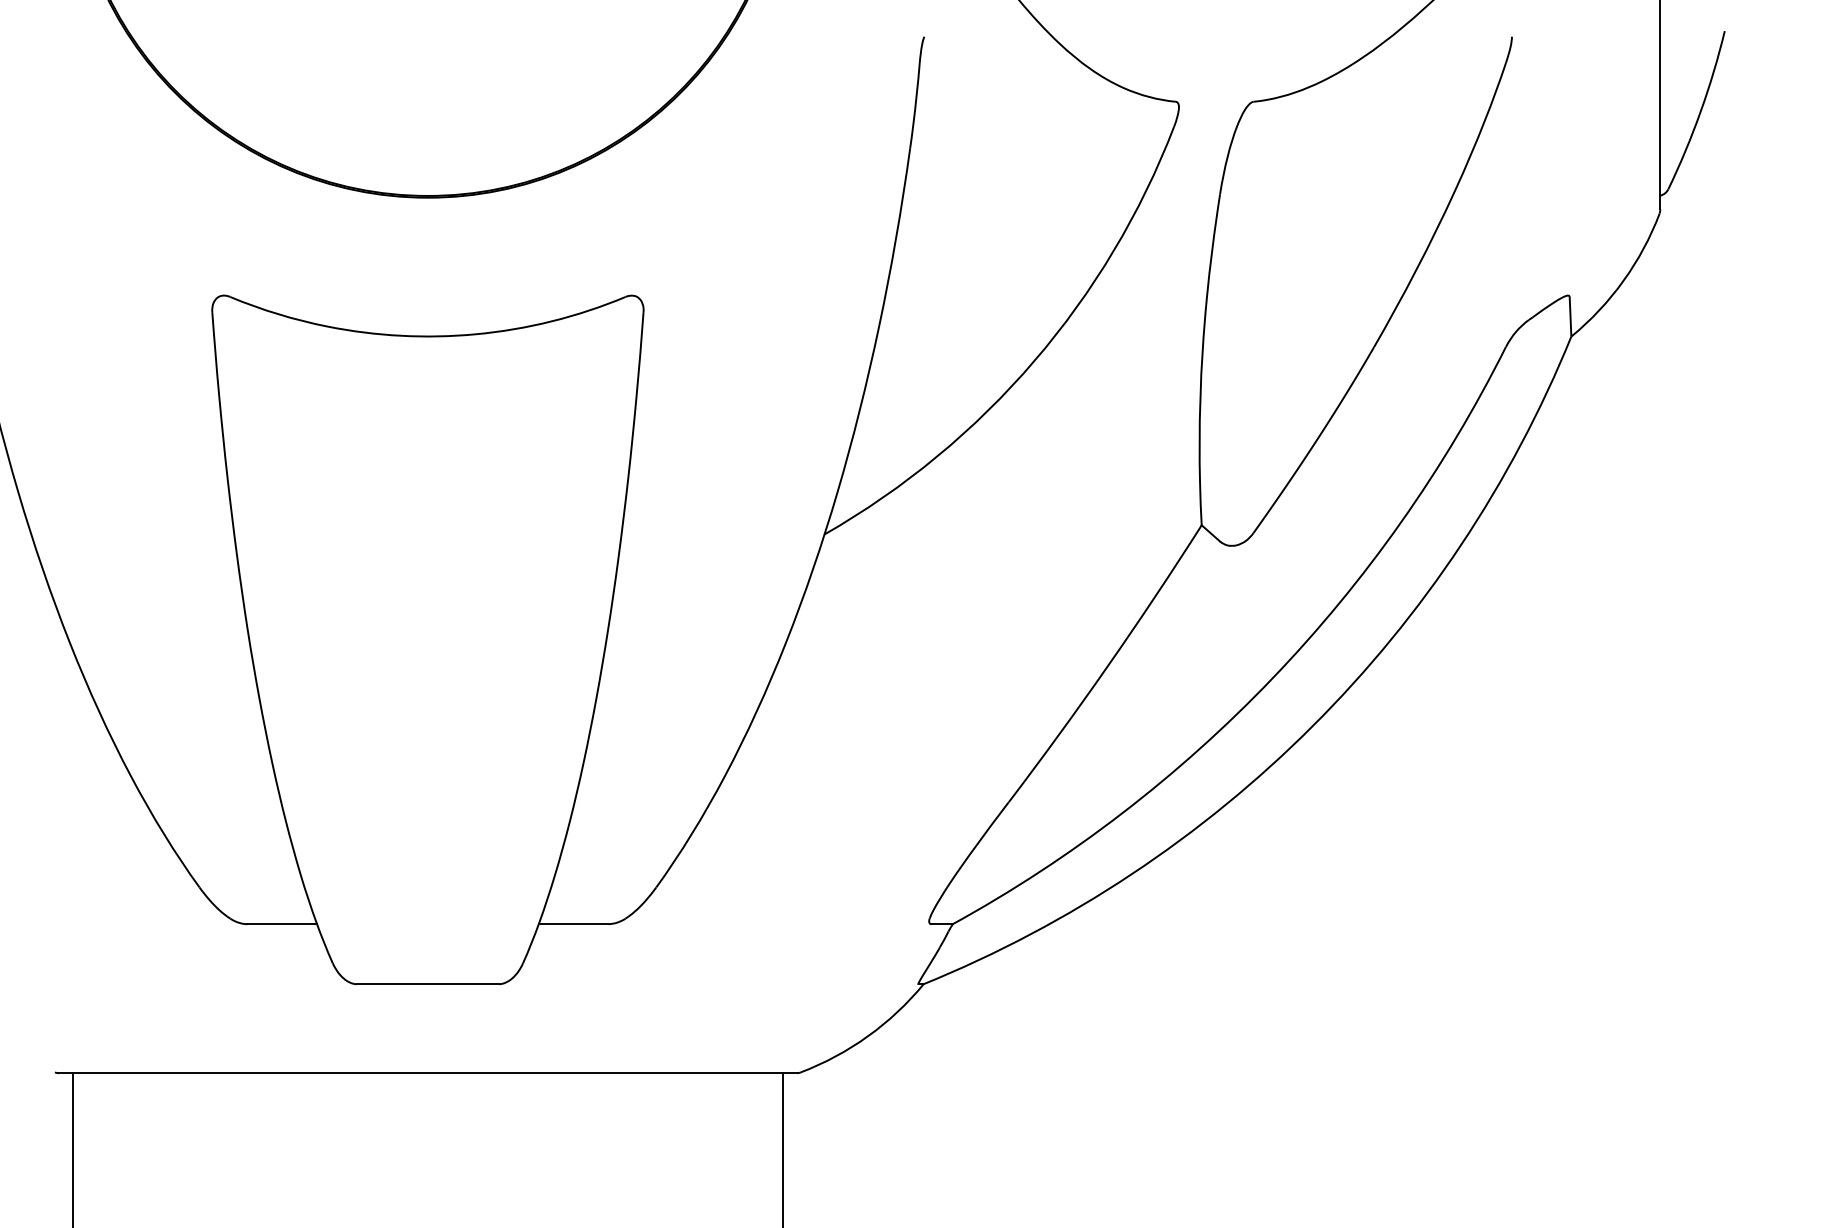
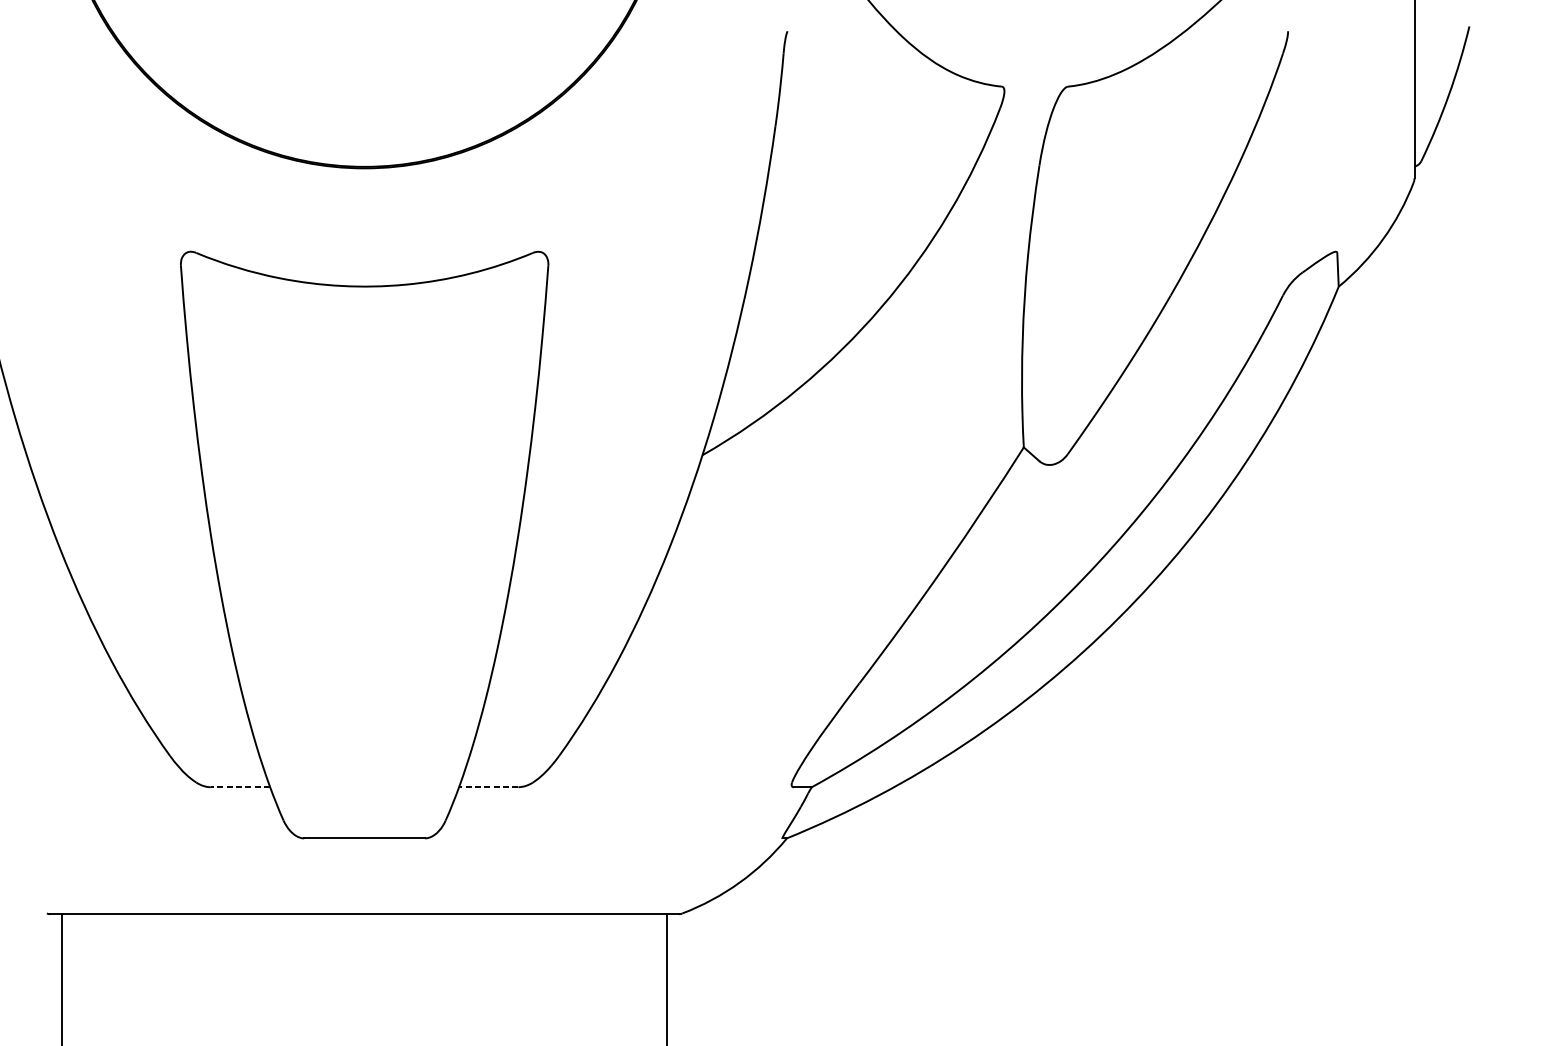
line: (282, 924) -> (240, 787), solid -> dashed
line: (573, 924) -> (488, 787), solid -> dashed

